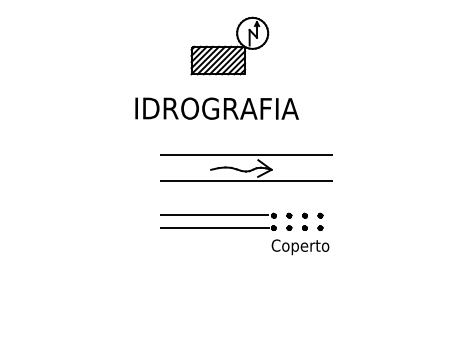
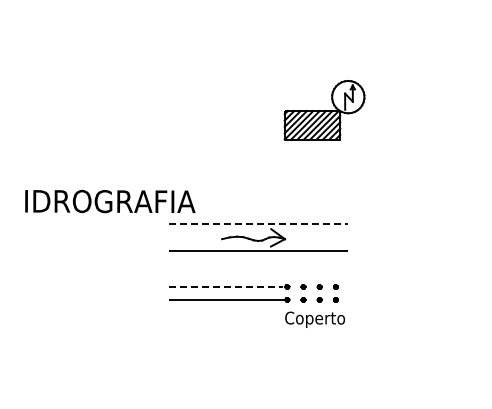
part: (229, 46) -> (324, 110), moved
text: (217, 108) -> (110, 201), moved
line: (246, 155) -> (258, 224), solid -> dashed
line: (214, 215) -> (225, 286), solid -> dashed

